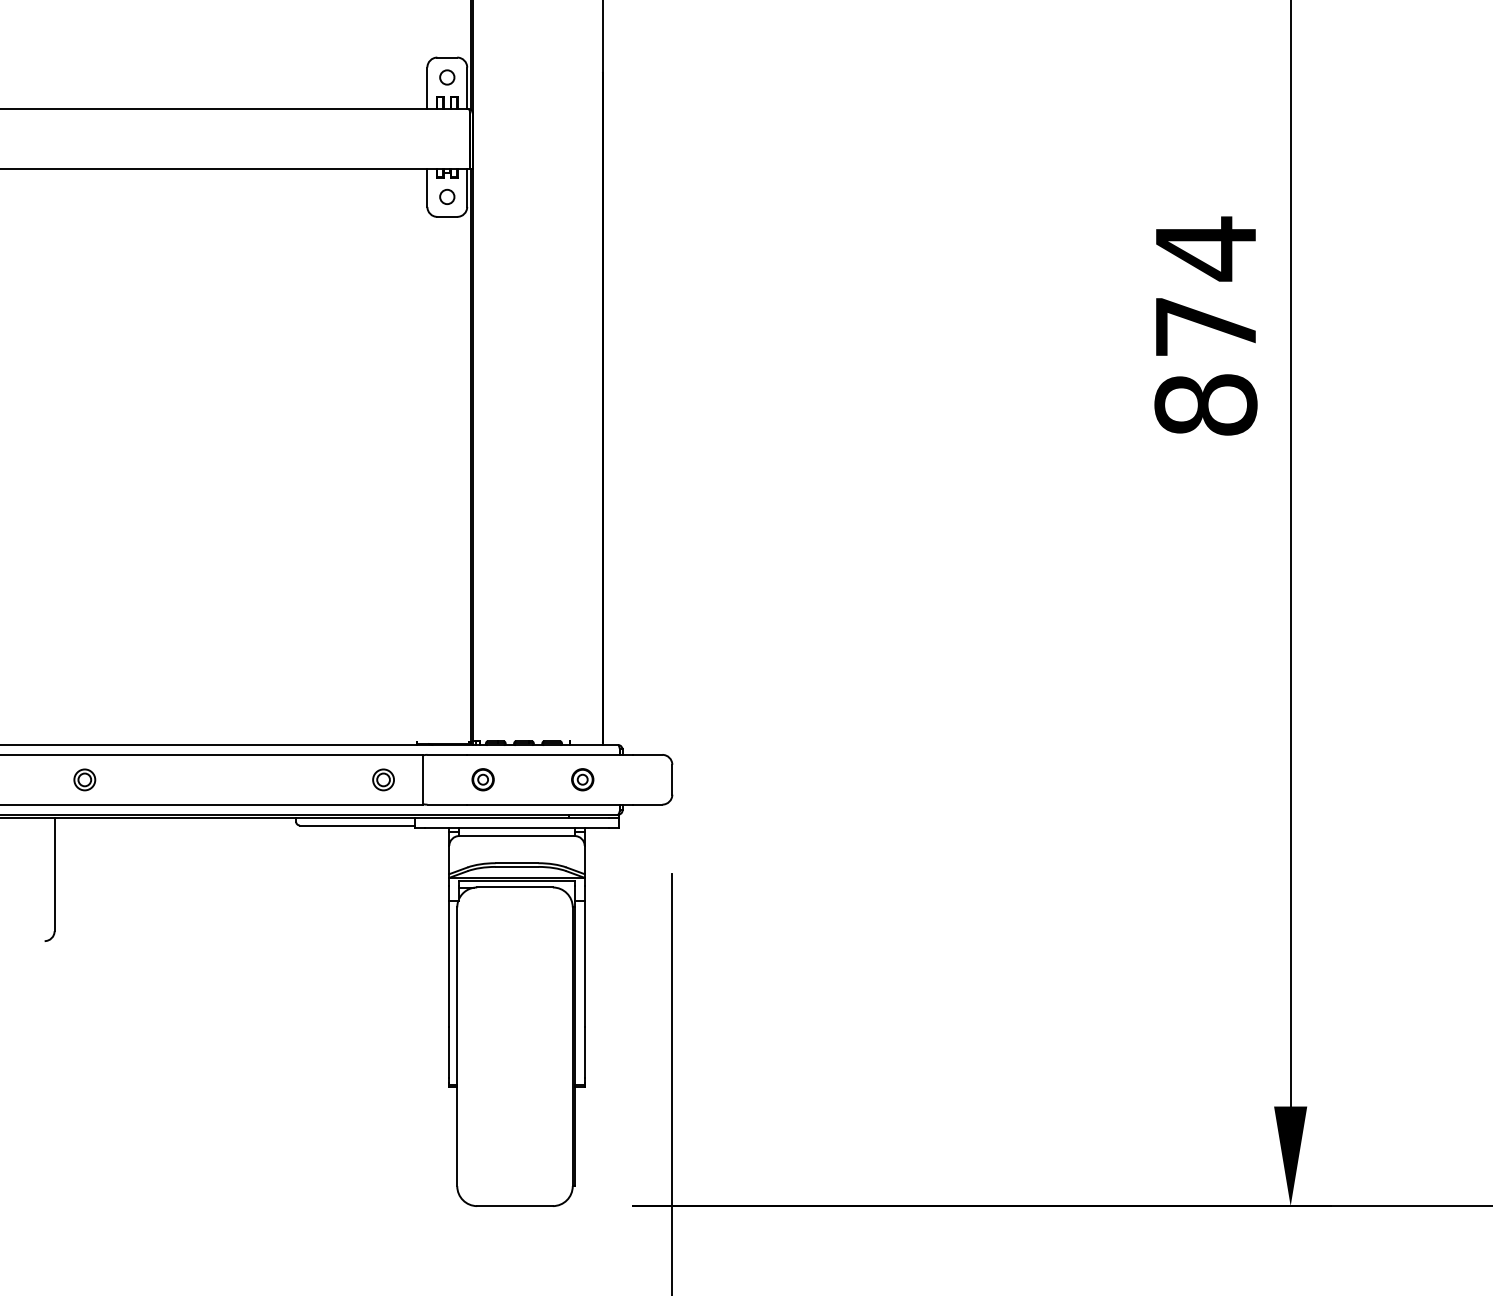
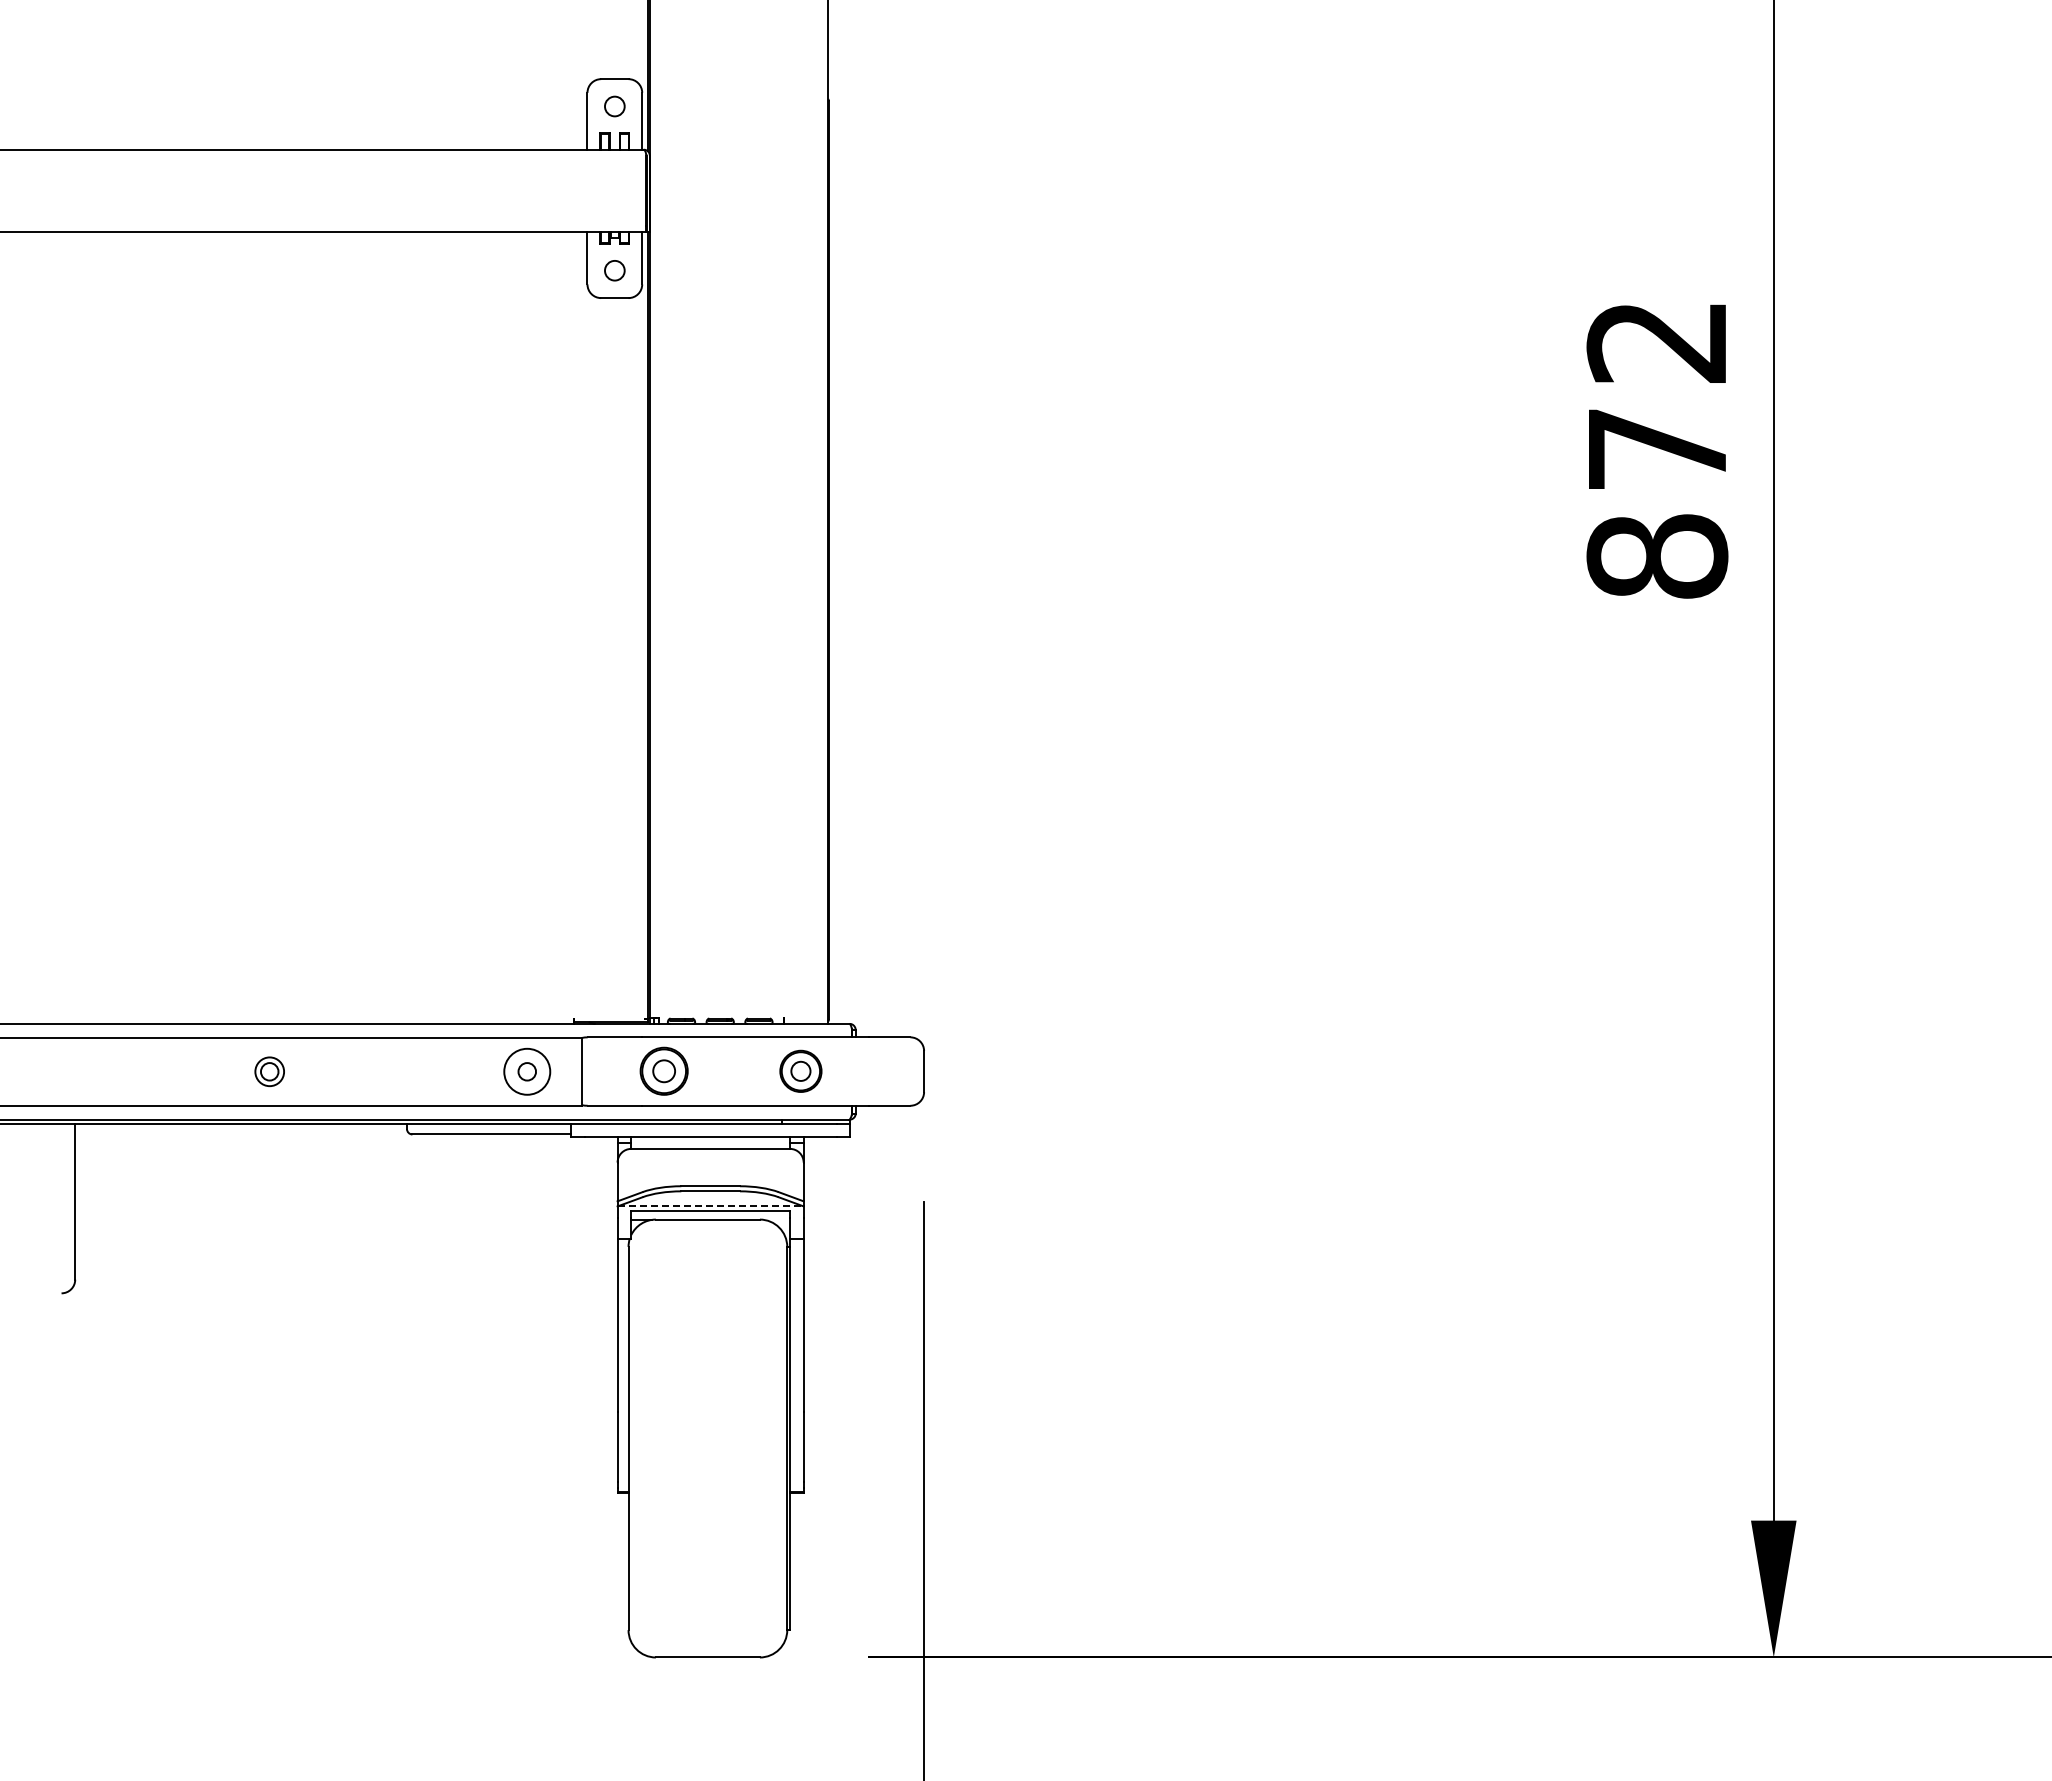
text: (1204, 249) -> (1655, 342), 874 -> 872
part: (84, 779) -> (269, 1071), moved
circle: (383, 779) -> (526, 1071), size x1.6
part: (482, 779) -> (663, 1071), size x1.6
part: (582, 779) -> (800, 1071), size x1.4
line: (517, 877) -> (711, 1206), solid -> dashed

